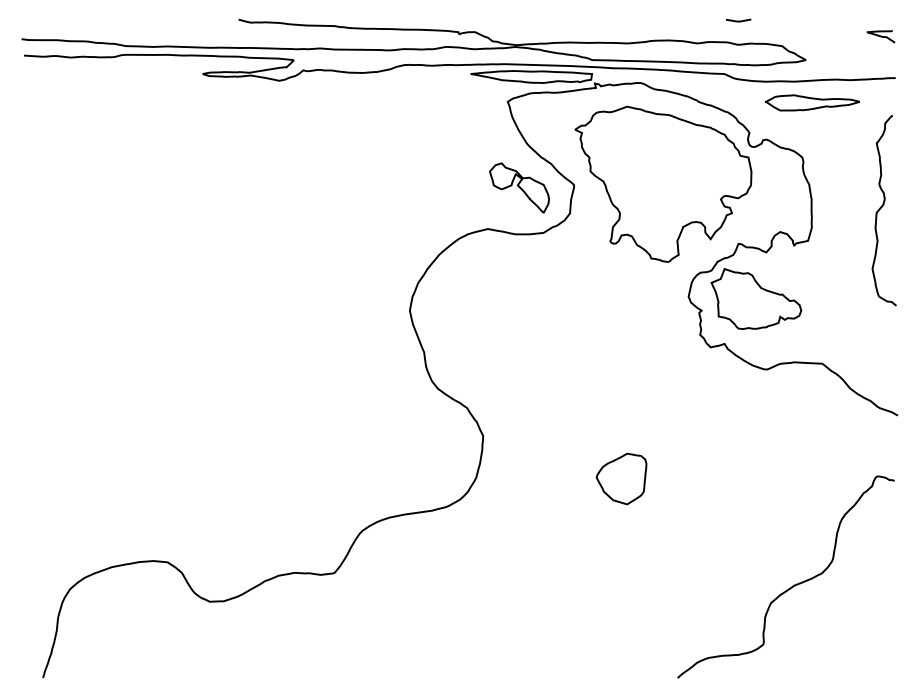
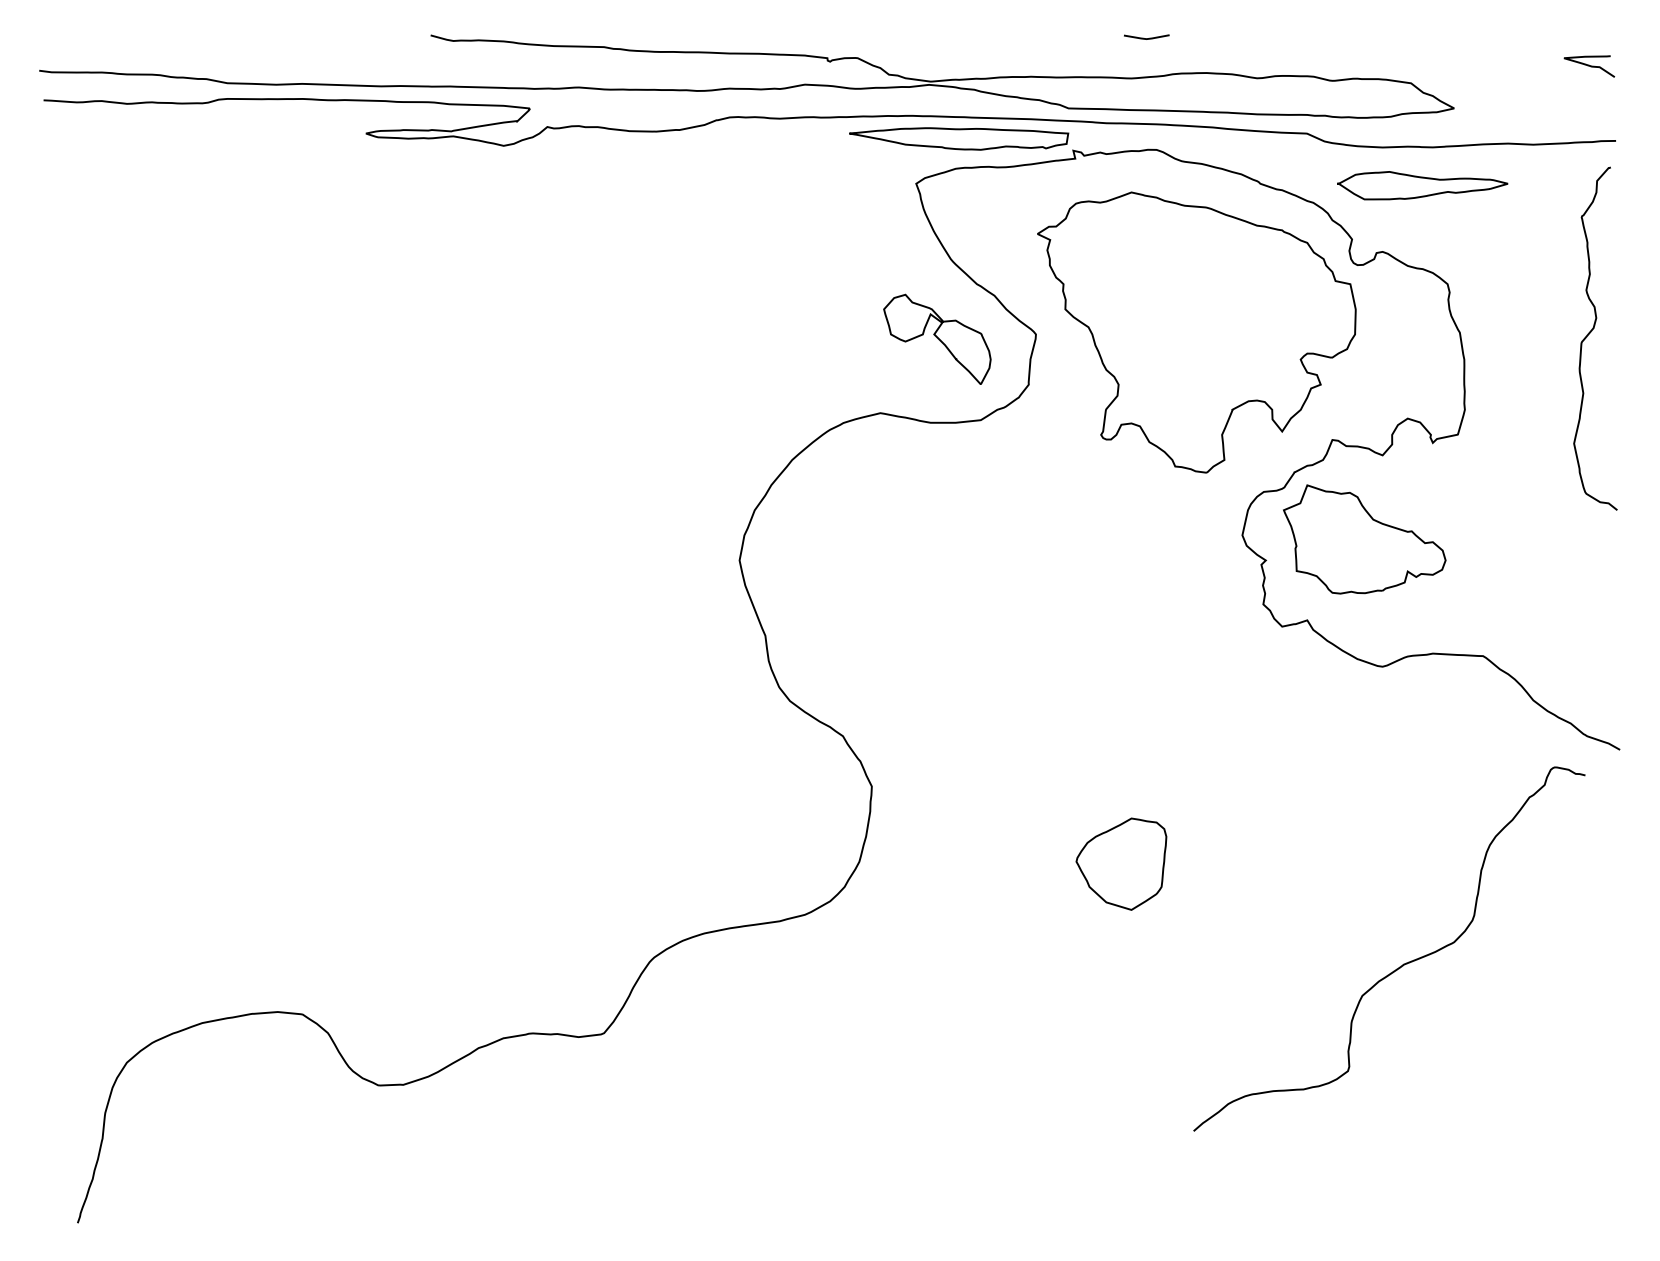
line: (738, 20) -> (1146, 37), moved
part: (812, 102) -> (1422, 184), moved
curve: (881, 208) -> (1590, 334), moved
curve: (792, 585) -> (1400, 964), moved

